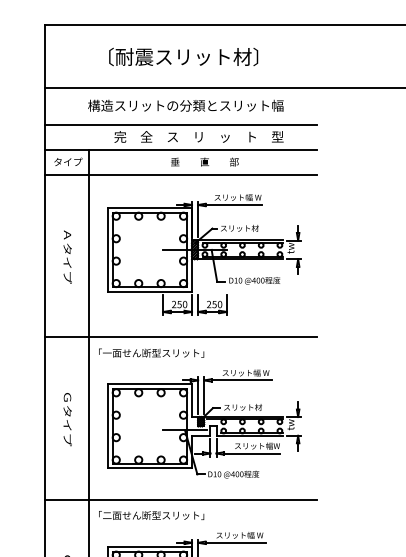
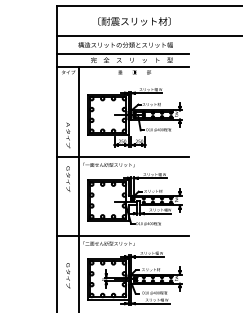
text: (183, 57) -> (134, 21), moved
line: (181, 174) -> (123, 78), removed
text: (68, 257) -> (68, 135), moved
text: (68, 418) -> (68, 178), moved

